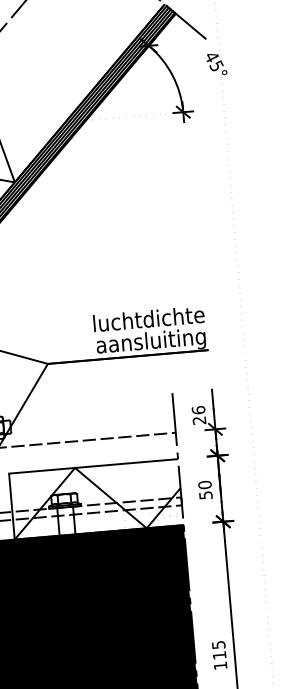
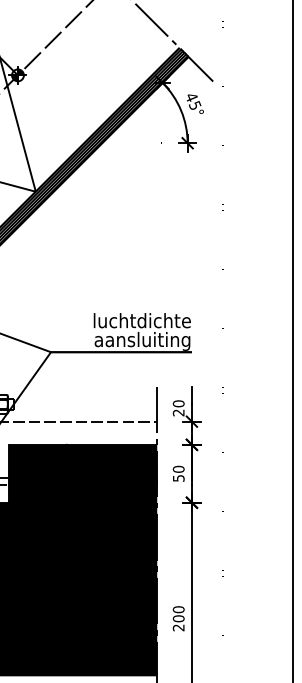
text: (216, 63) -> (195, 103), moved
text: (198, 409) -> (178, 403), 26 -> 20
fill: (96, 499) -> (83, 473), added
text: (219, 655) -> (178, 618), 115 -> 200

